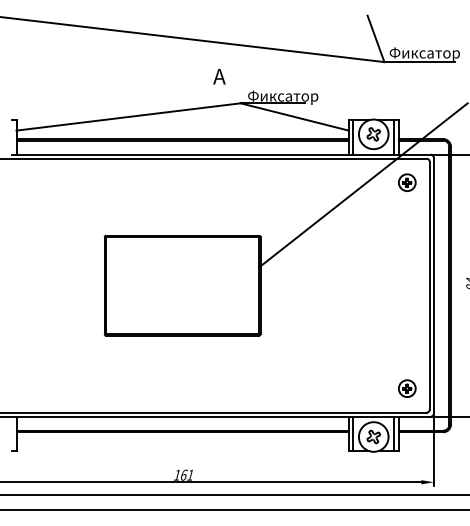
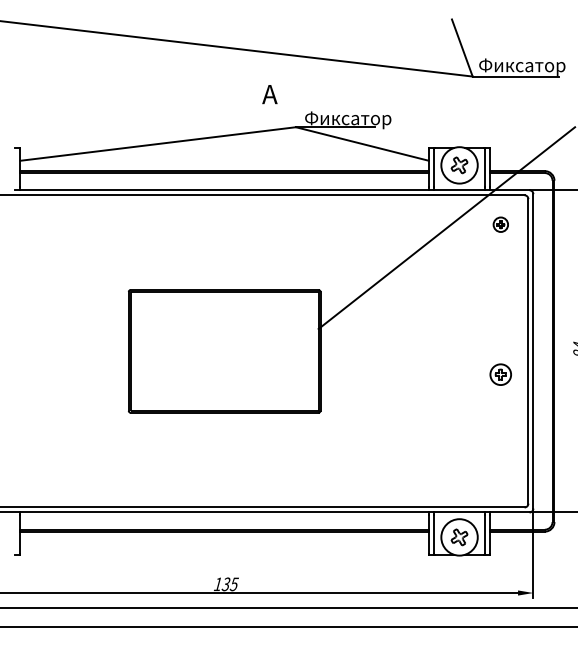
part: (407, 182) -> (501, 224), size x0.7
part: (407, 388) -> (501, 374), moved
text: (187, 474) -> (230, 583), 161 -> 135

